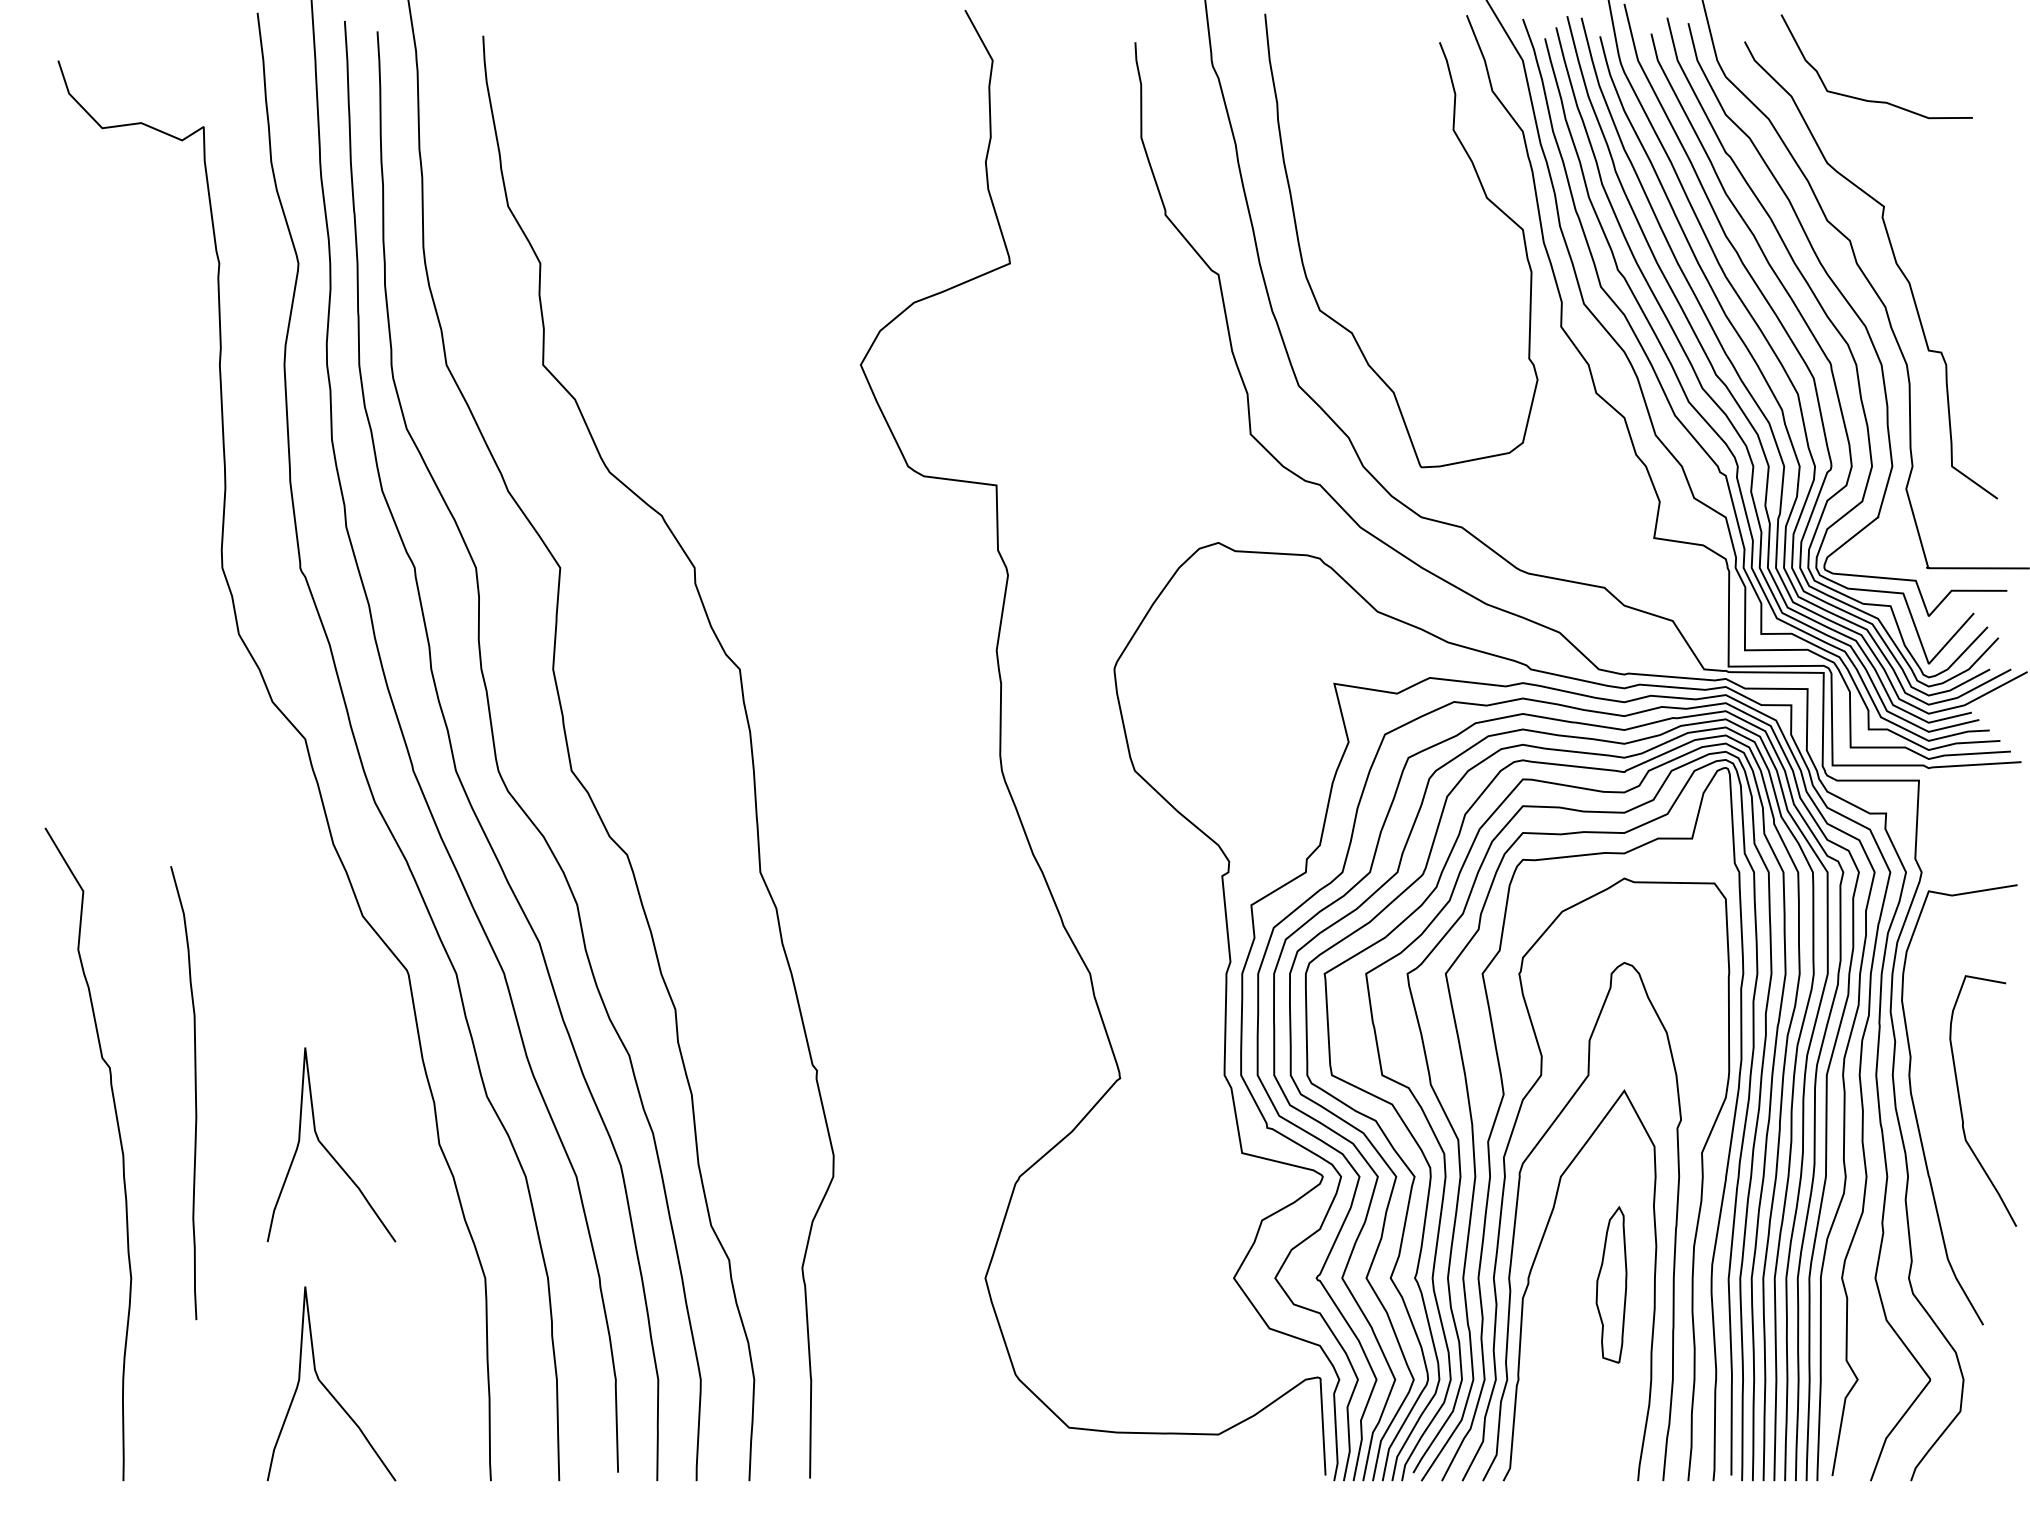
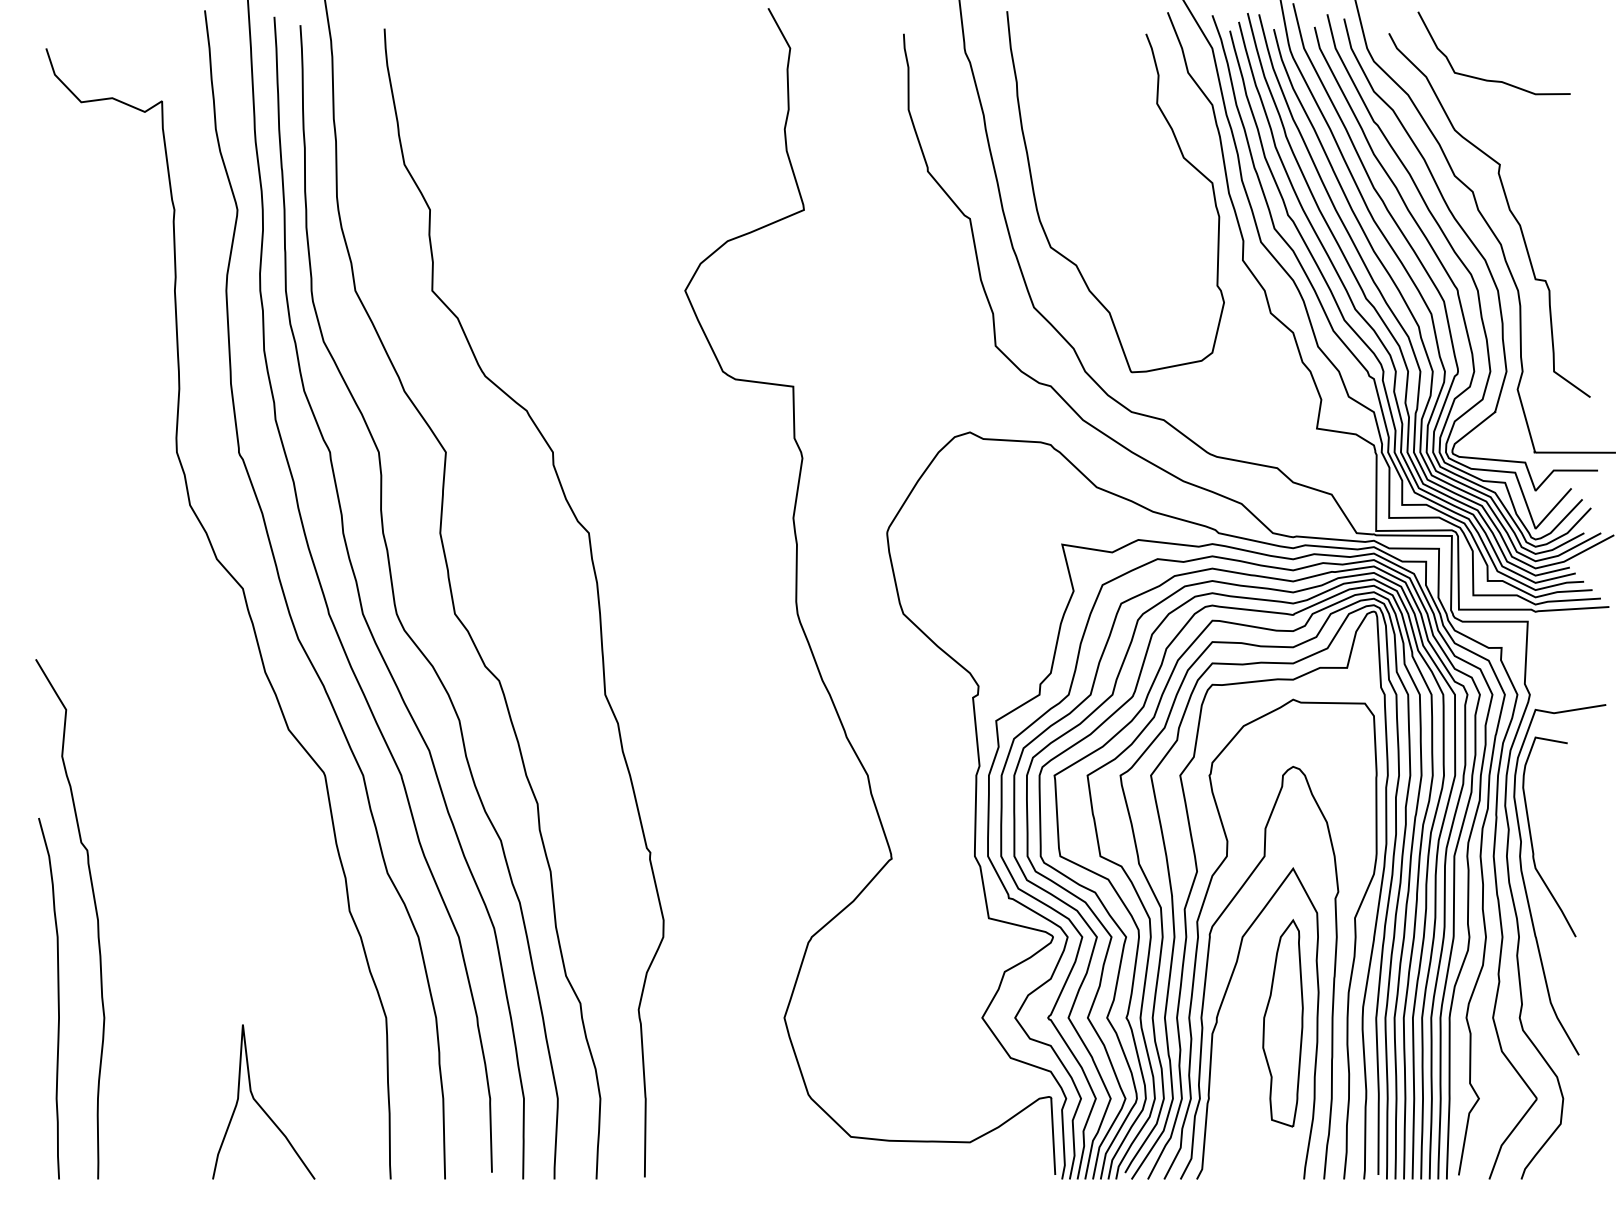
curve: (195, 1093) -> (58, 999), moved
curve: (1961, 1104) -> (1532, 839), moved
curve: (326, 1148) -> (259, 914), removed
part: (1611, 1284) -> (1282, 1022), size x1.67

